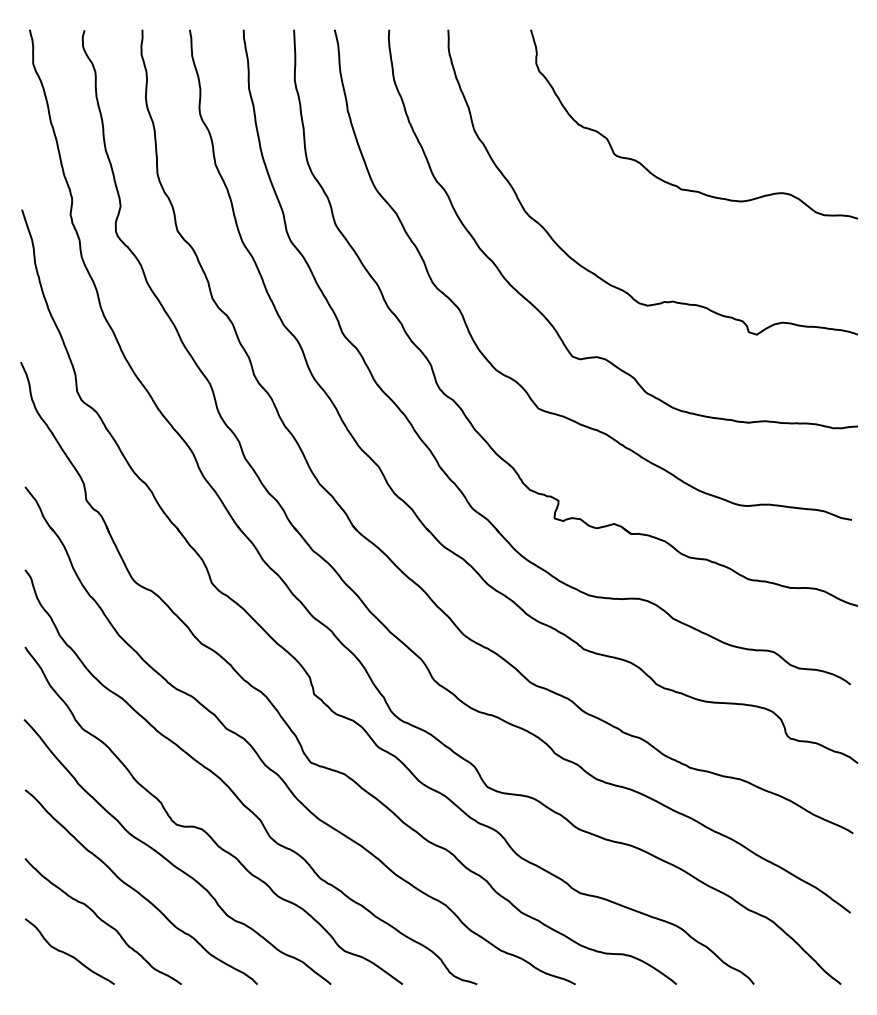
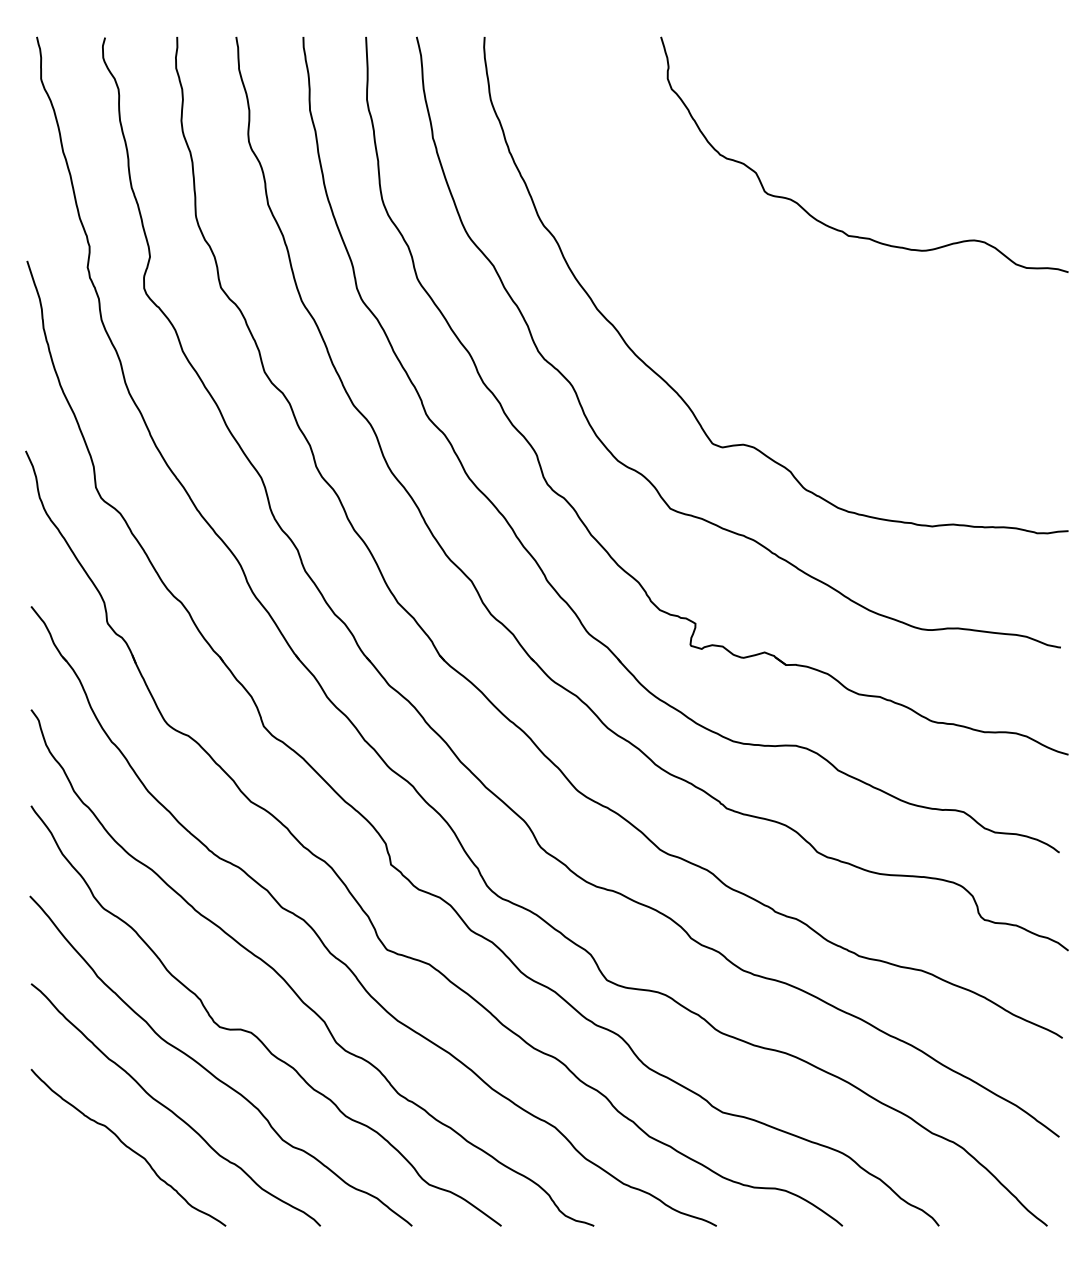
curve: (595, 273) -> (741, 340), removed
curve: (68, 953) -> (85, 1187), removed

